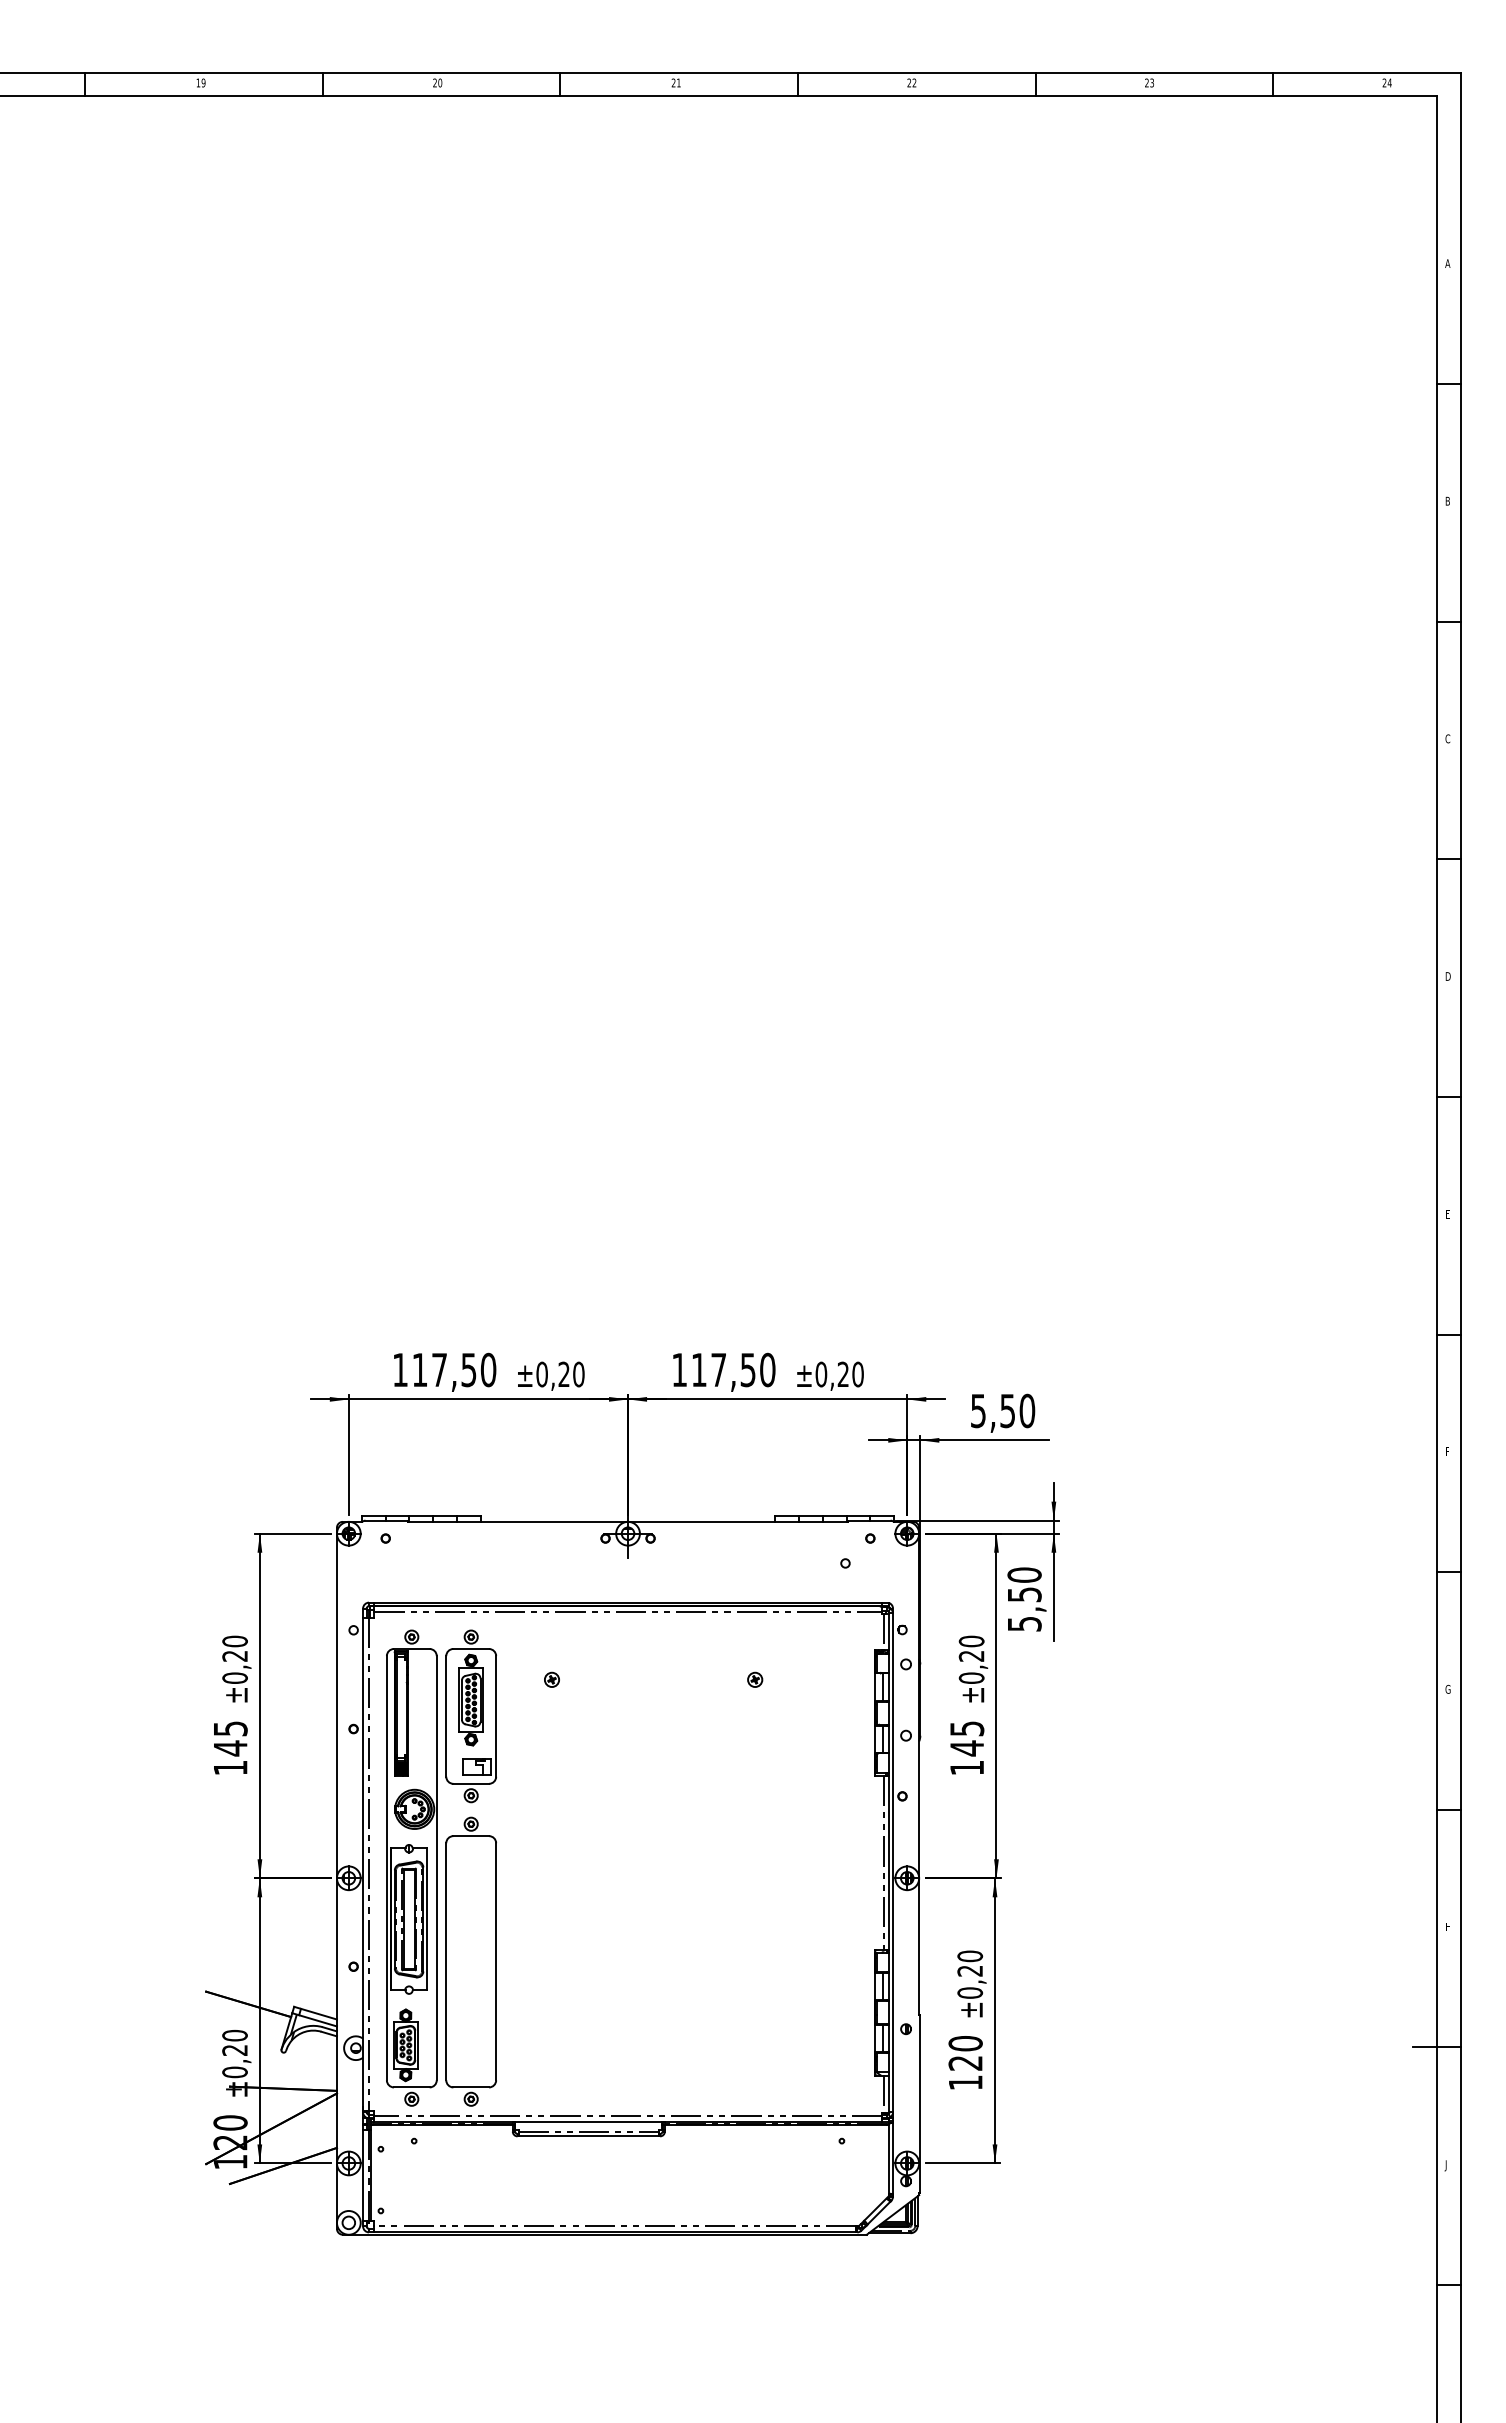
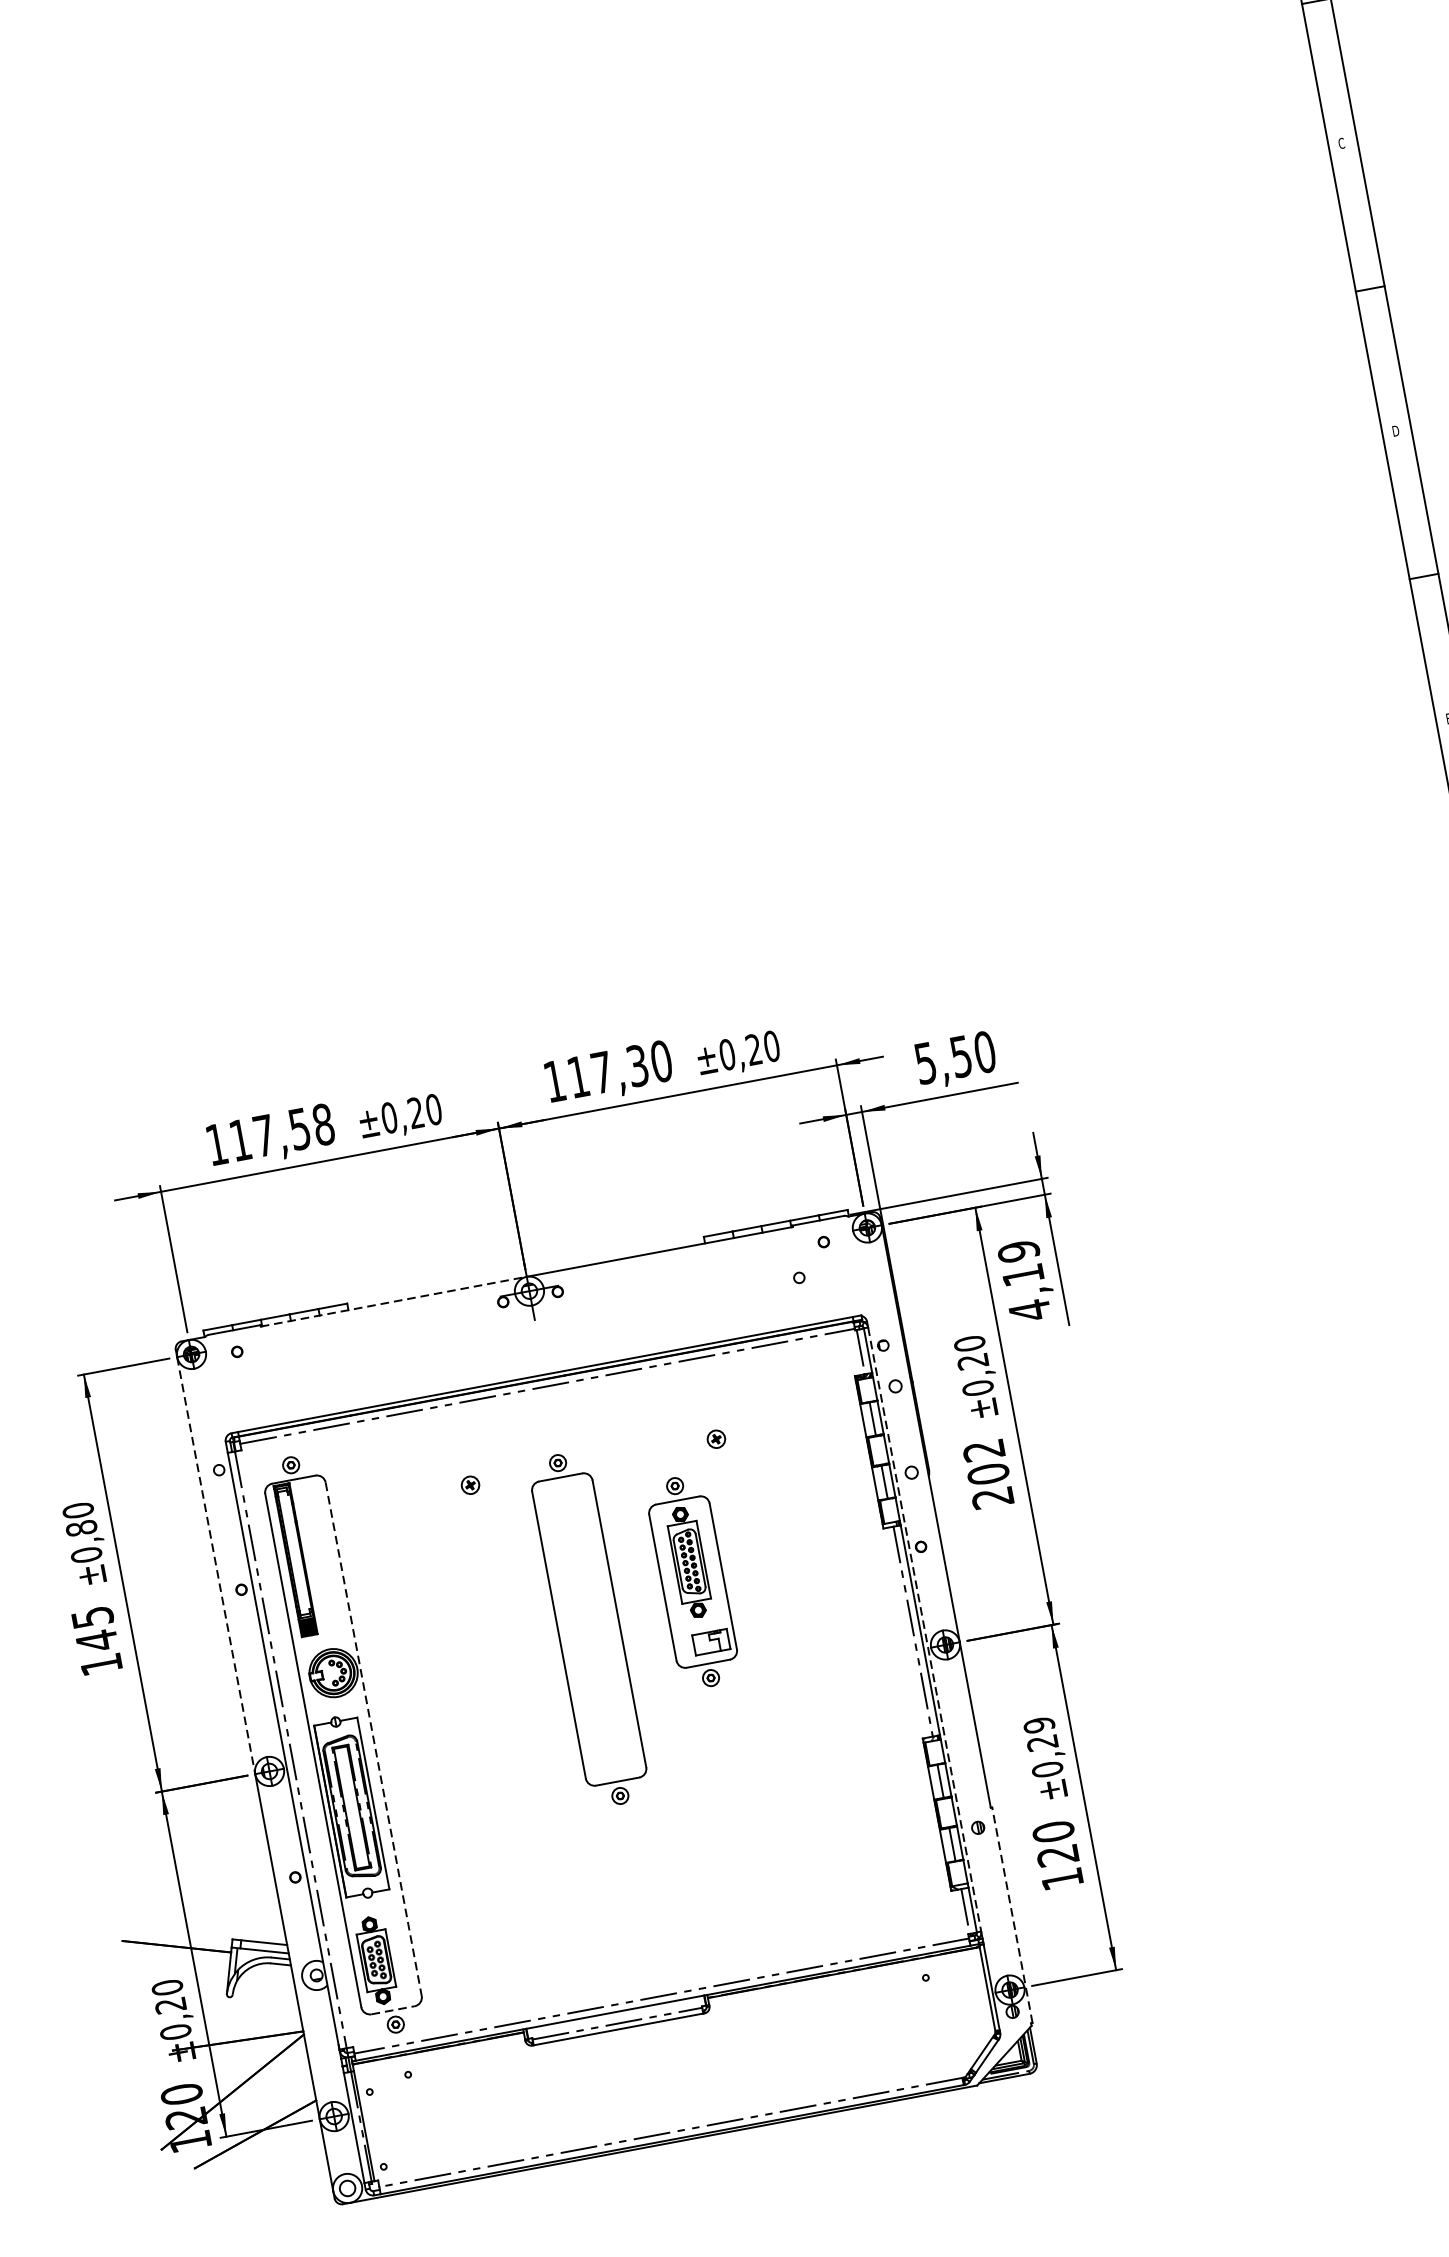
text: (488, 1369) -> (323, 1124), 117,50 -> 117,58
text: (748, 1369) -> (638, 1065), 117,50 -> 117,30
line: (518, 1521) -> (394, 1301), solid -> dashed
text: (1024, 1599) -> (1024, 1280), 5,50 -> 4,19
text: (234, 1655) -> (80, 1527), ±0,20 -> ±0,80
line: (336, 1706) -> (215, 1566), solid -> dashed
part: (470, 1716) -> (692, 1582), moved
text: (967, 1748) -> (988, 1474), 145 -> 202
line: (893, 1862) -> (925, 1628), solid -> dashed
line: (436, 1868) -> (373, 1739), solid -> dashed
text: (970, 1956) -> (1039, 1725), ±0,20 -> ±0,29
part: (470, 1961) -> (588, 1629), moved
line: (411, 2087) -> (392, 2010), solid -> dashed
line: (920, 2103) -> (1012, 1914), solid -> dashed

